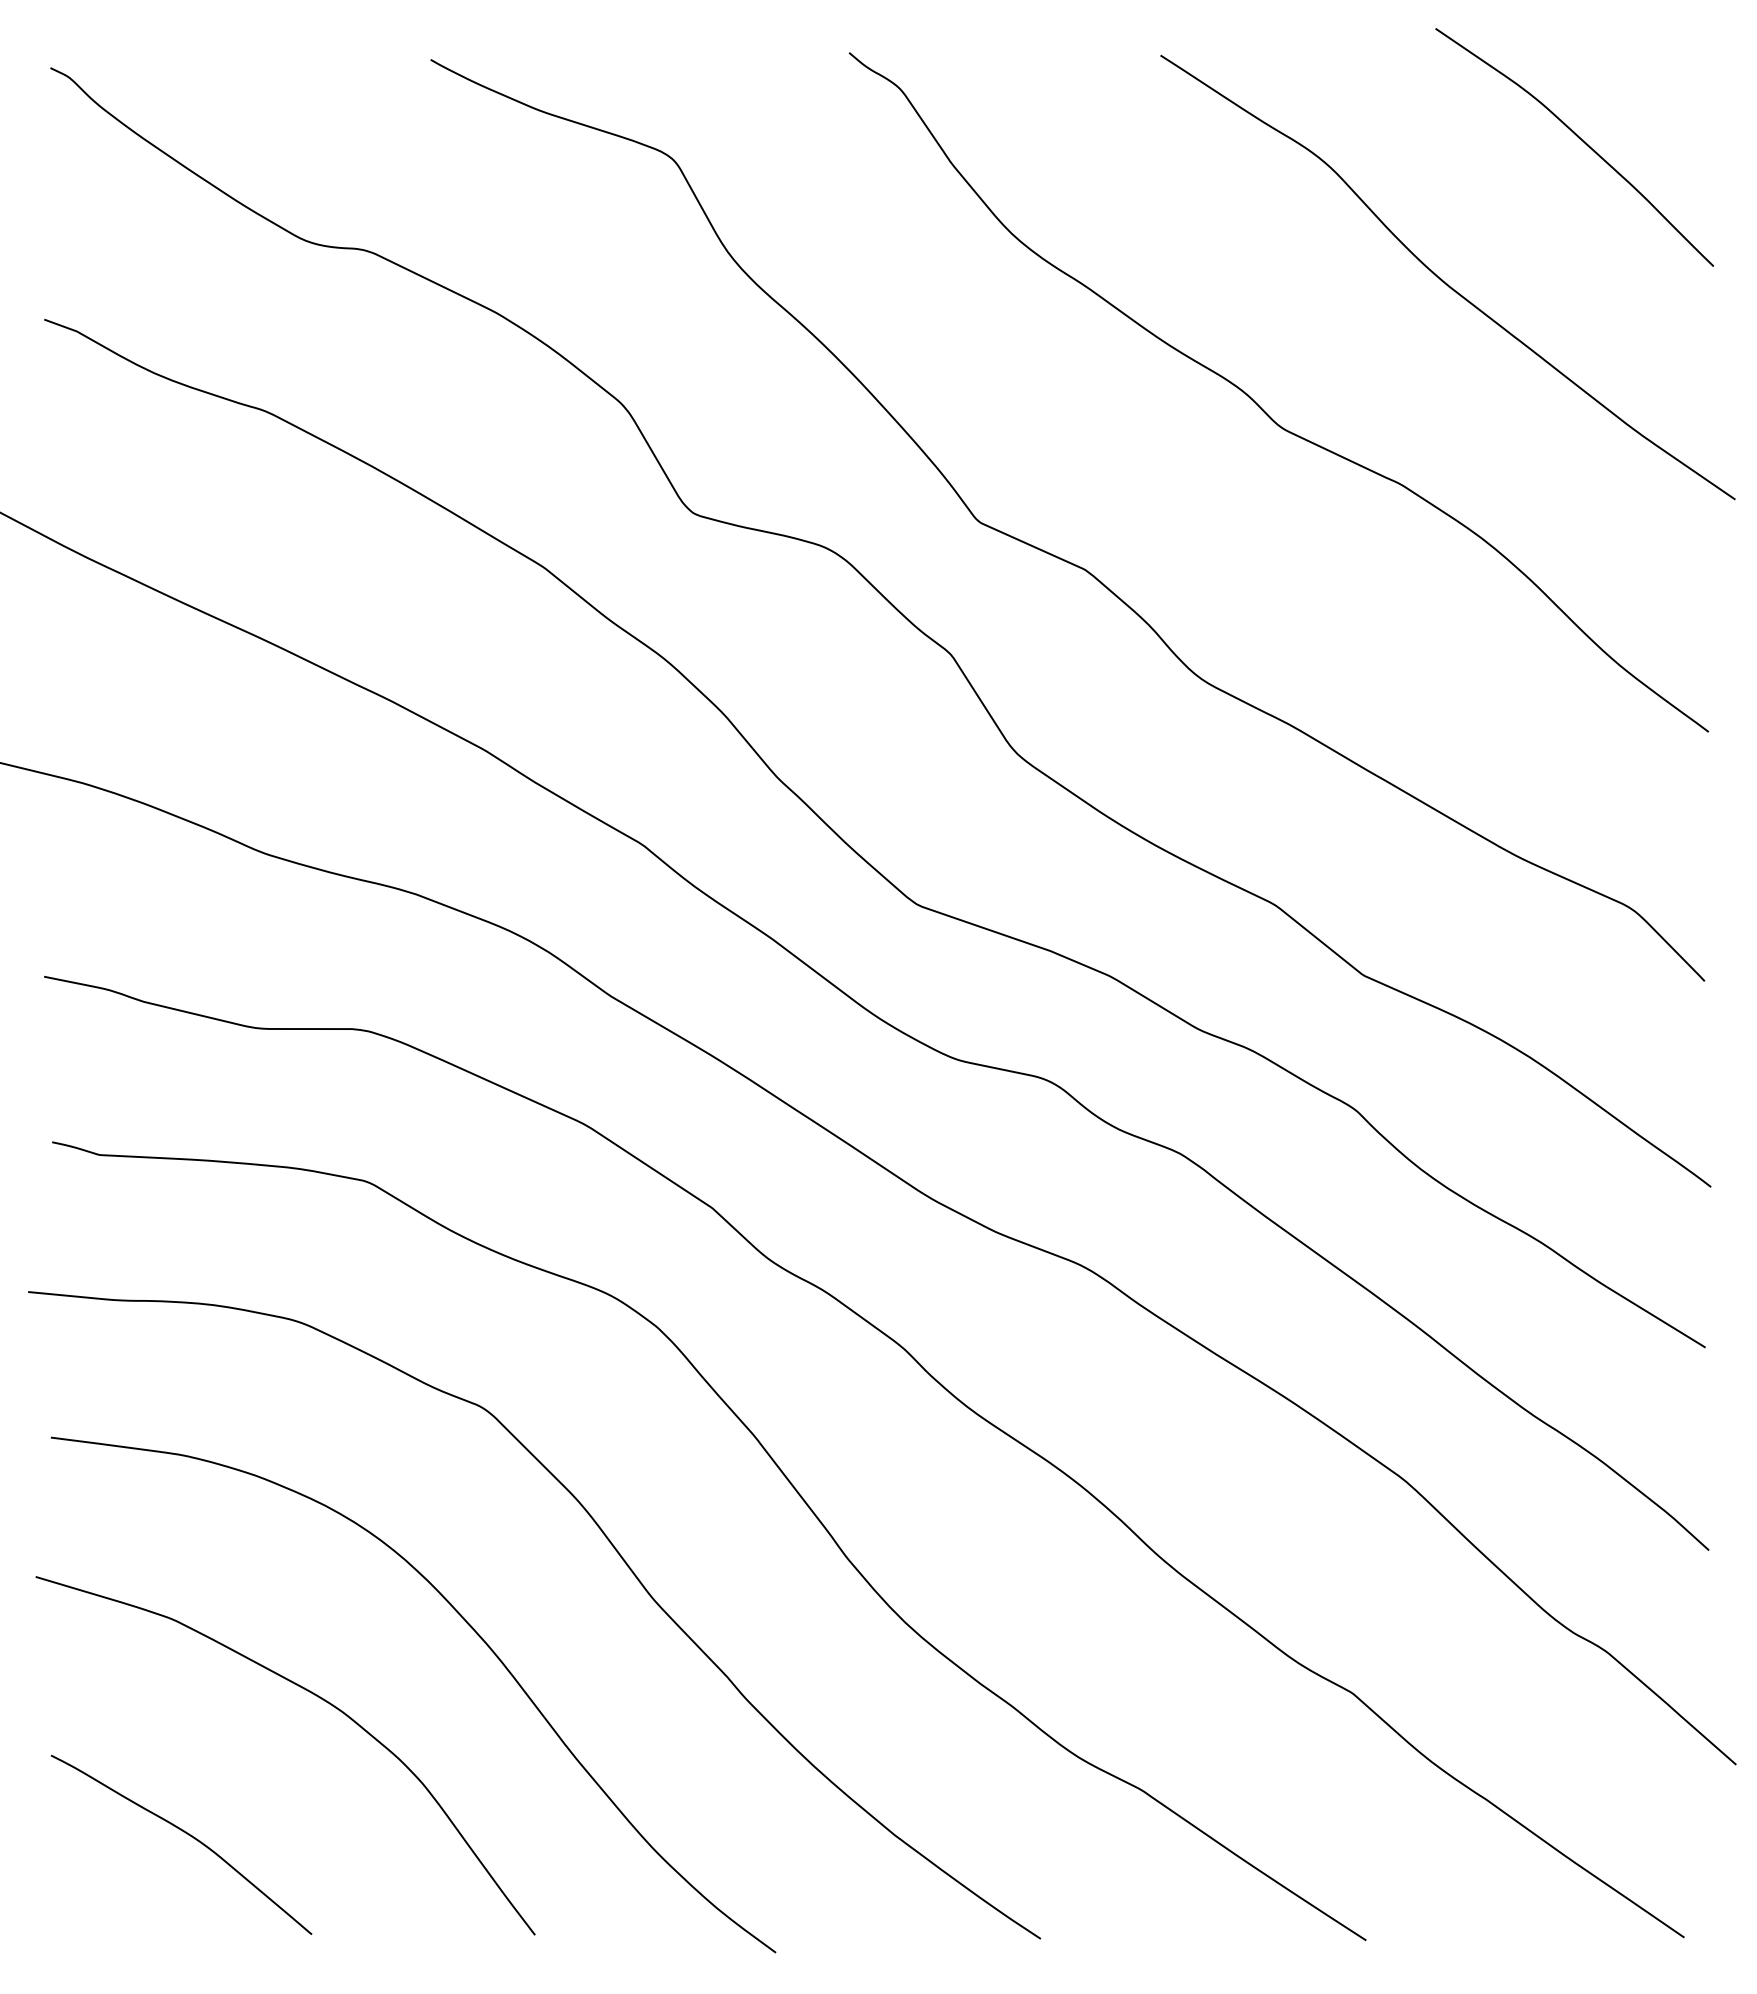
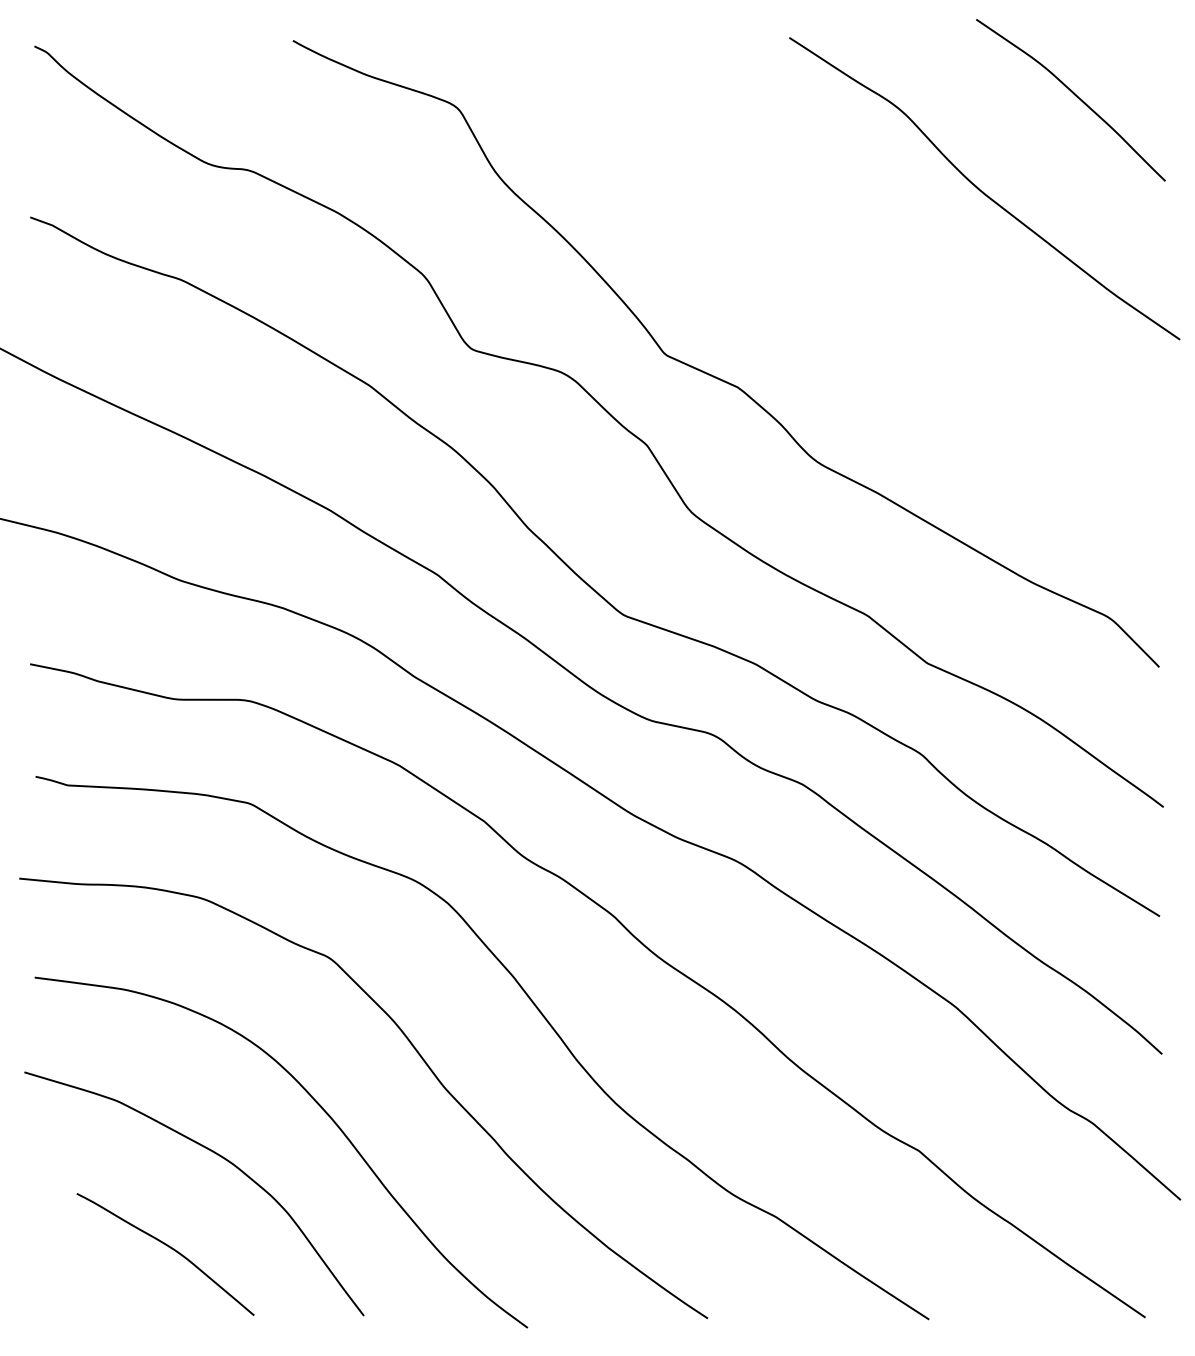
curve: (1262, 408) -> (858, 277), removed
curve: (185, 1834) -> (168, 1247), moved

